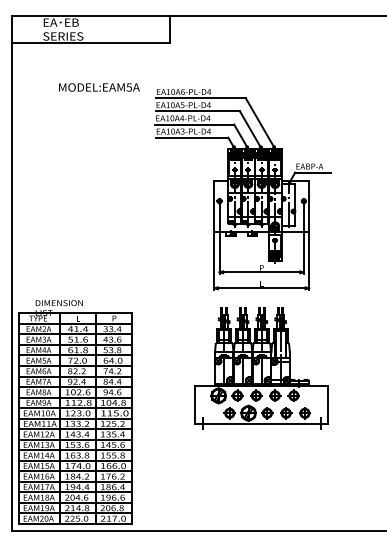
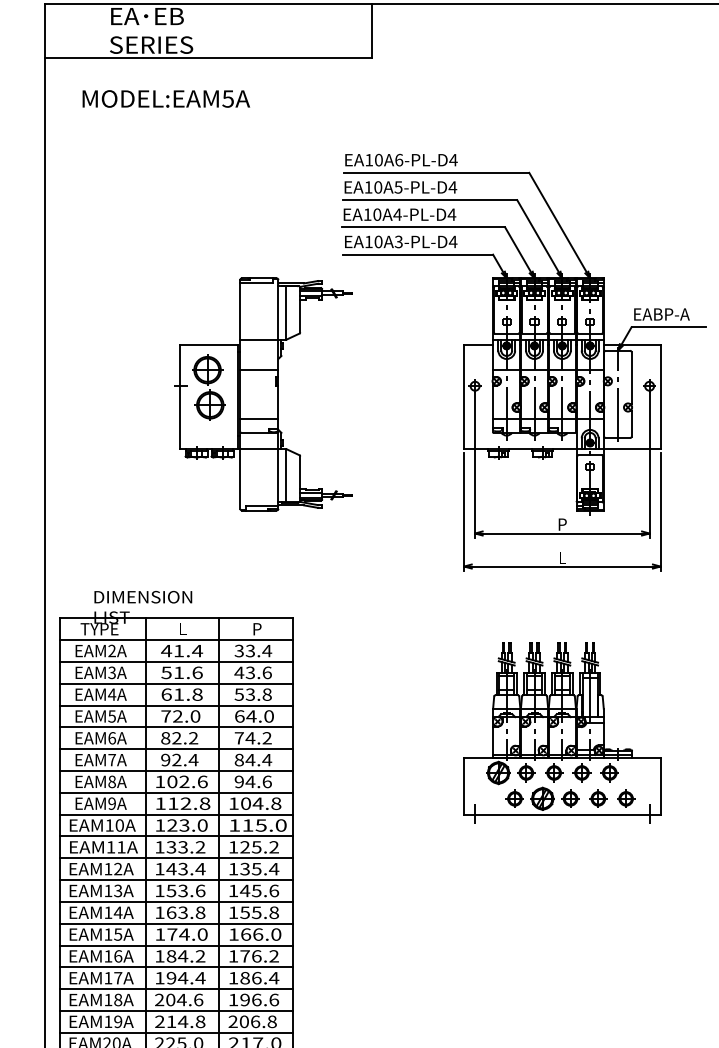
text: (99, 87) -> (166, 99), moved
part: (117, 204) -> (263, 393), added
part: (261, 368) -> (561, 732), size x0.71

